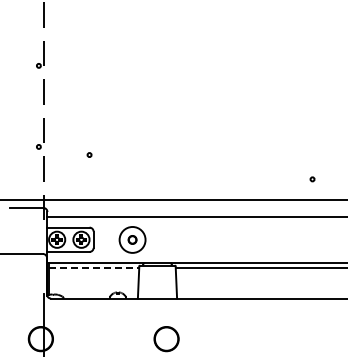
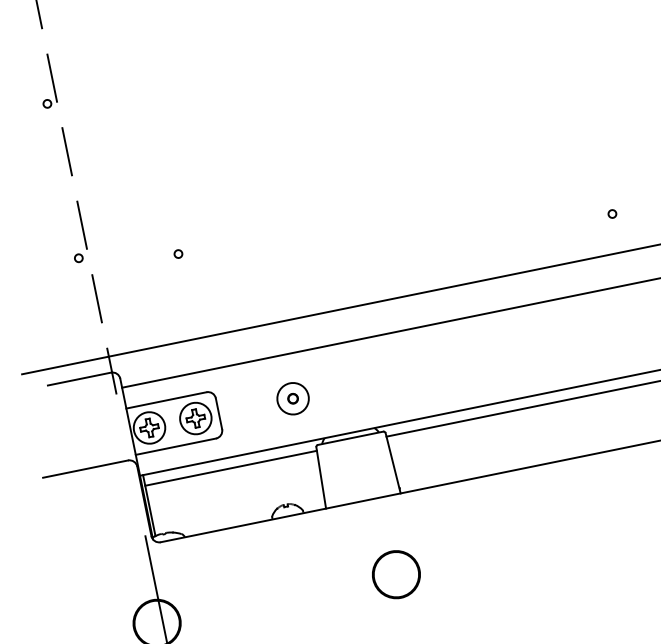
part: (132, 239) -> (292, 398), size x0.62
line: (94, 268) -> (231, 468), dashed -> solid

